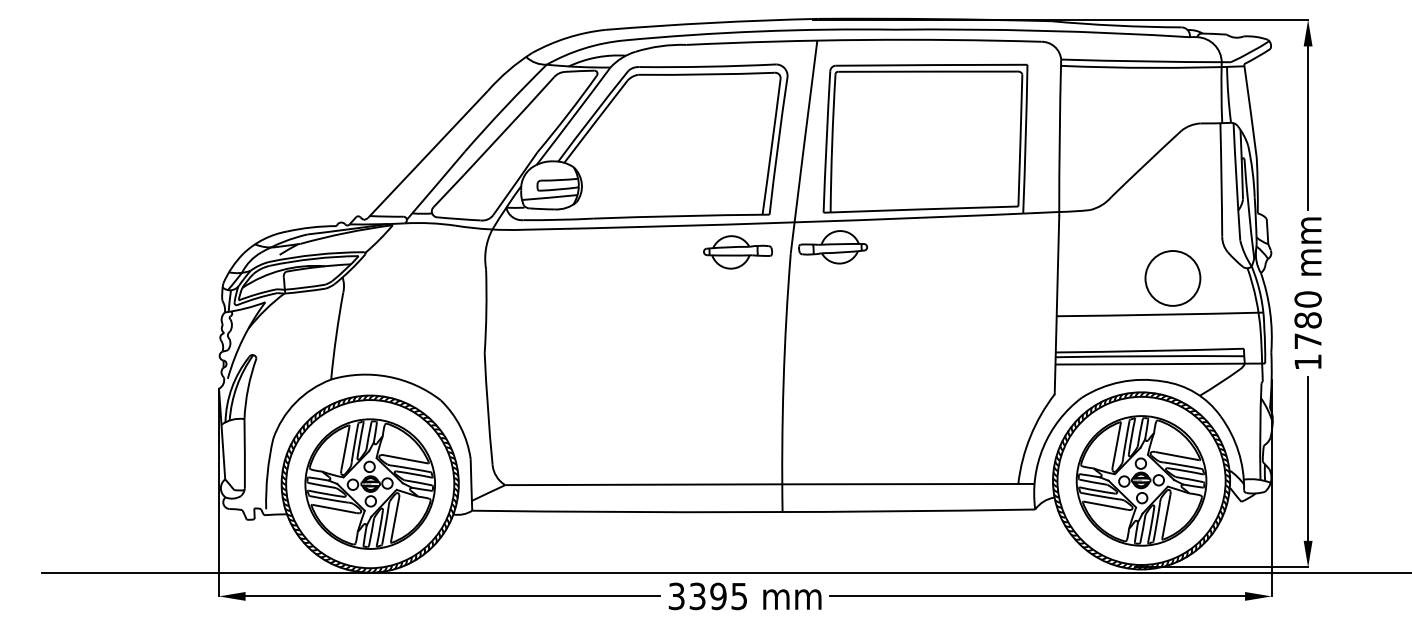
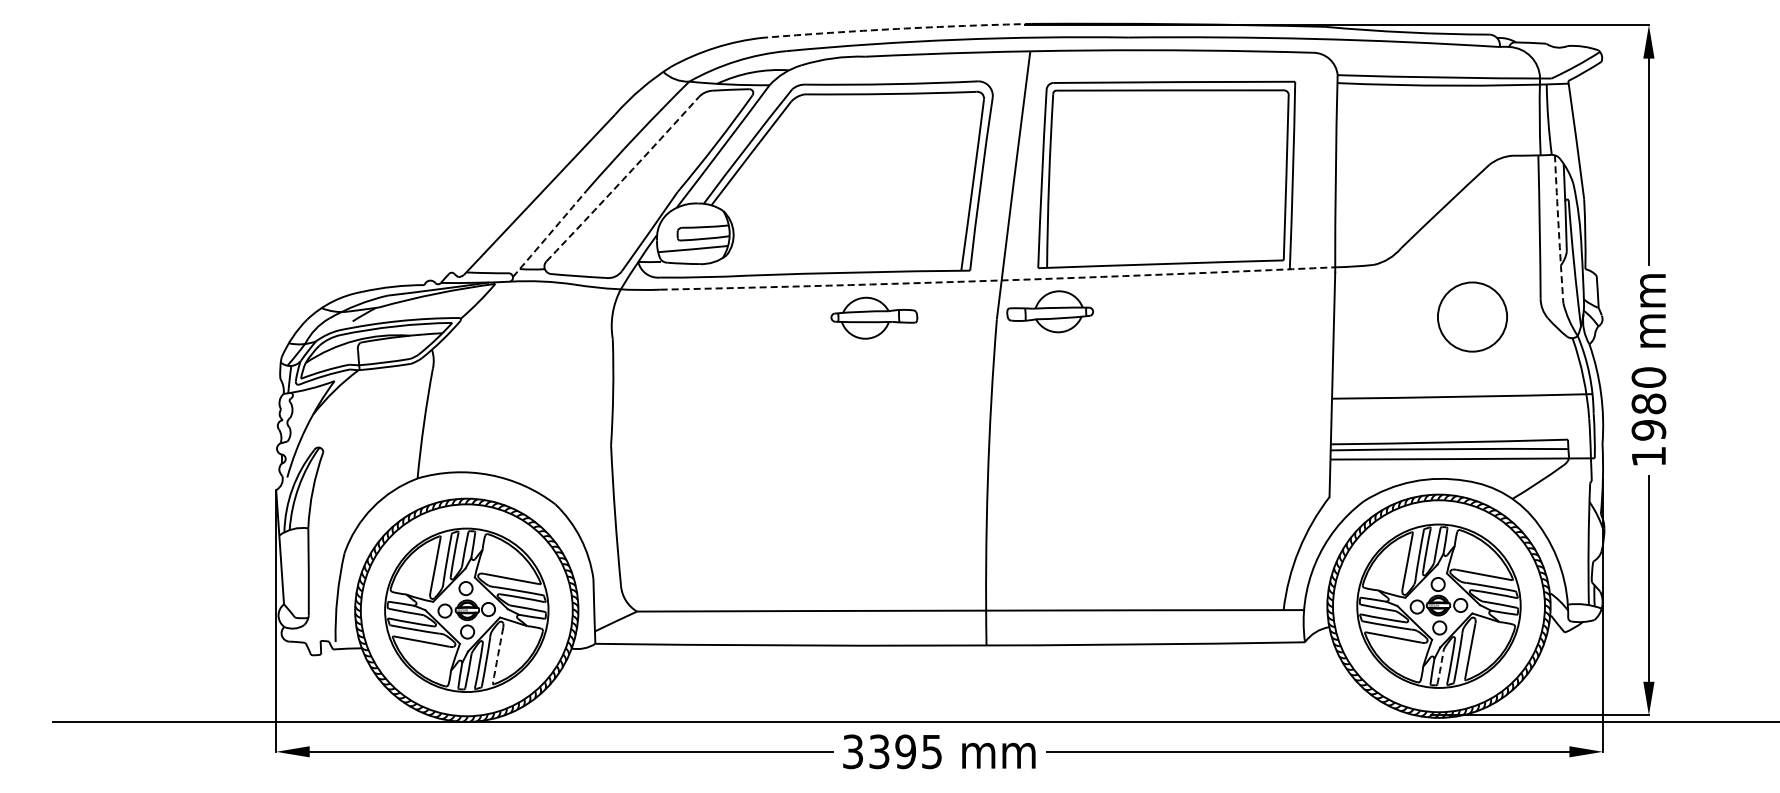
arc: (711, 22) -> (897, 28), solid -> dashed
arc: (494, 142) -> (623, 179), solid -> dashed
arc: (1236, 182) -> (1558, 229), solid -> dashed
arc: (435, 185) -> (549, 234), solid -> dashed
arc: (791, 222) -> (997, 280), solid -> dashed
part: (738, 251) -> (874, 317), moved
circle: (1172, 278) -> (1472, 316), moved
text: (1307, 341) -> (1648, 430), 1780 -> 1980
arc: (395, 519) -> (498, 655), solid -> dashed
arc: (1142, 528) -> (1440, 666), solid -> dashed

